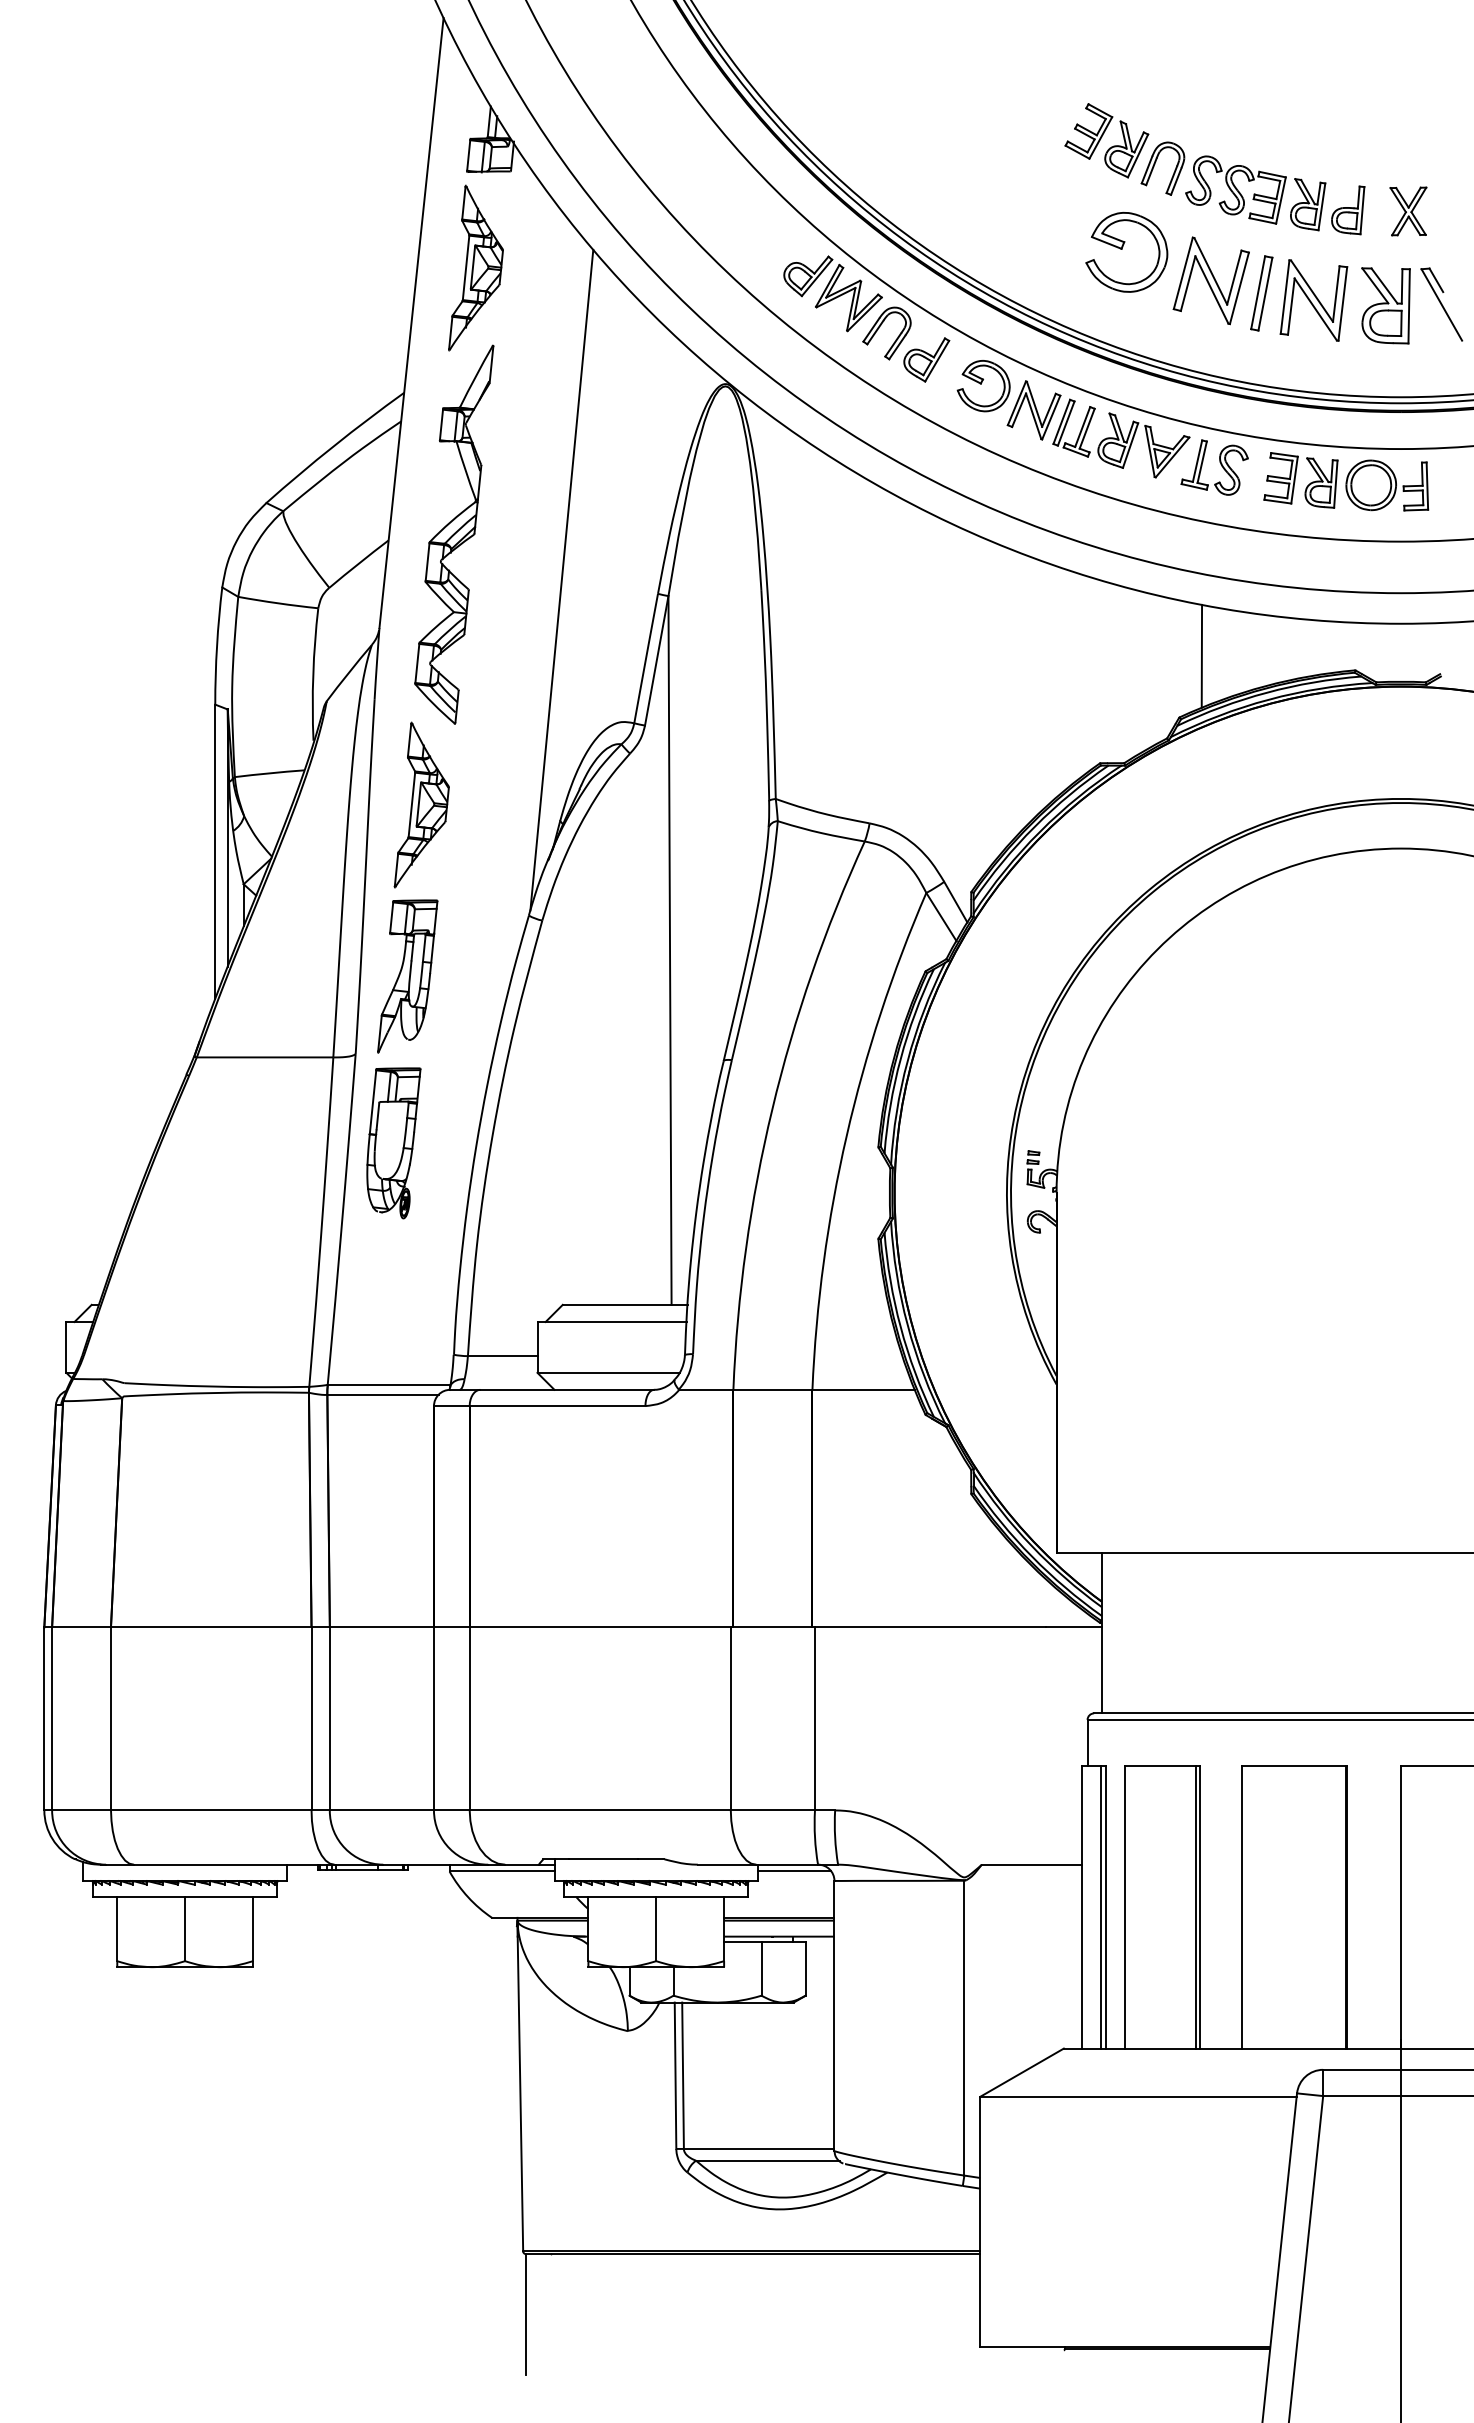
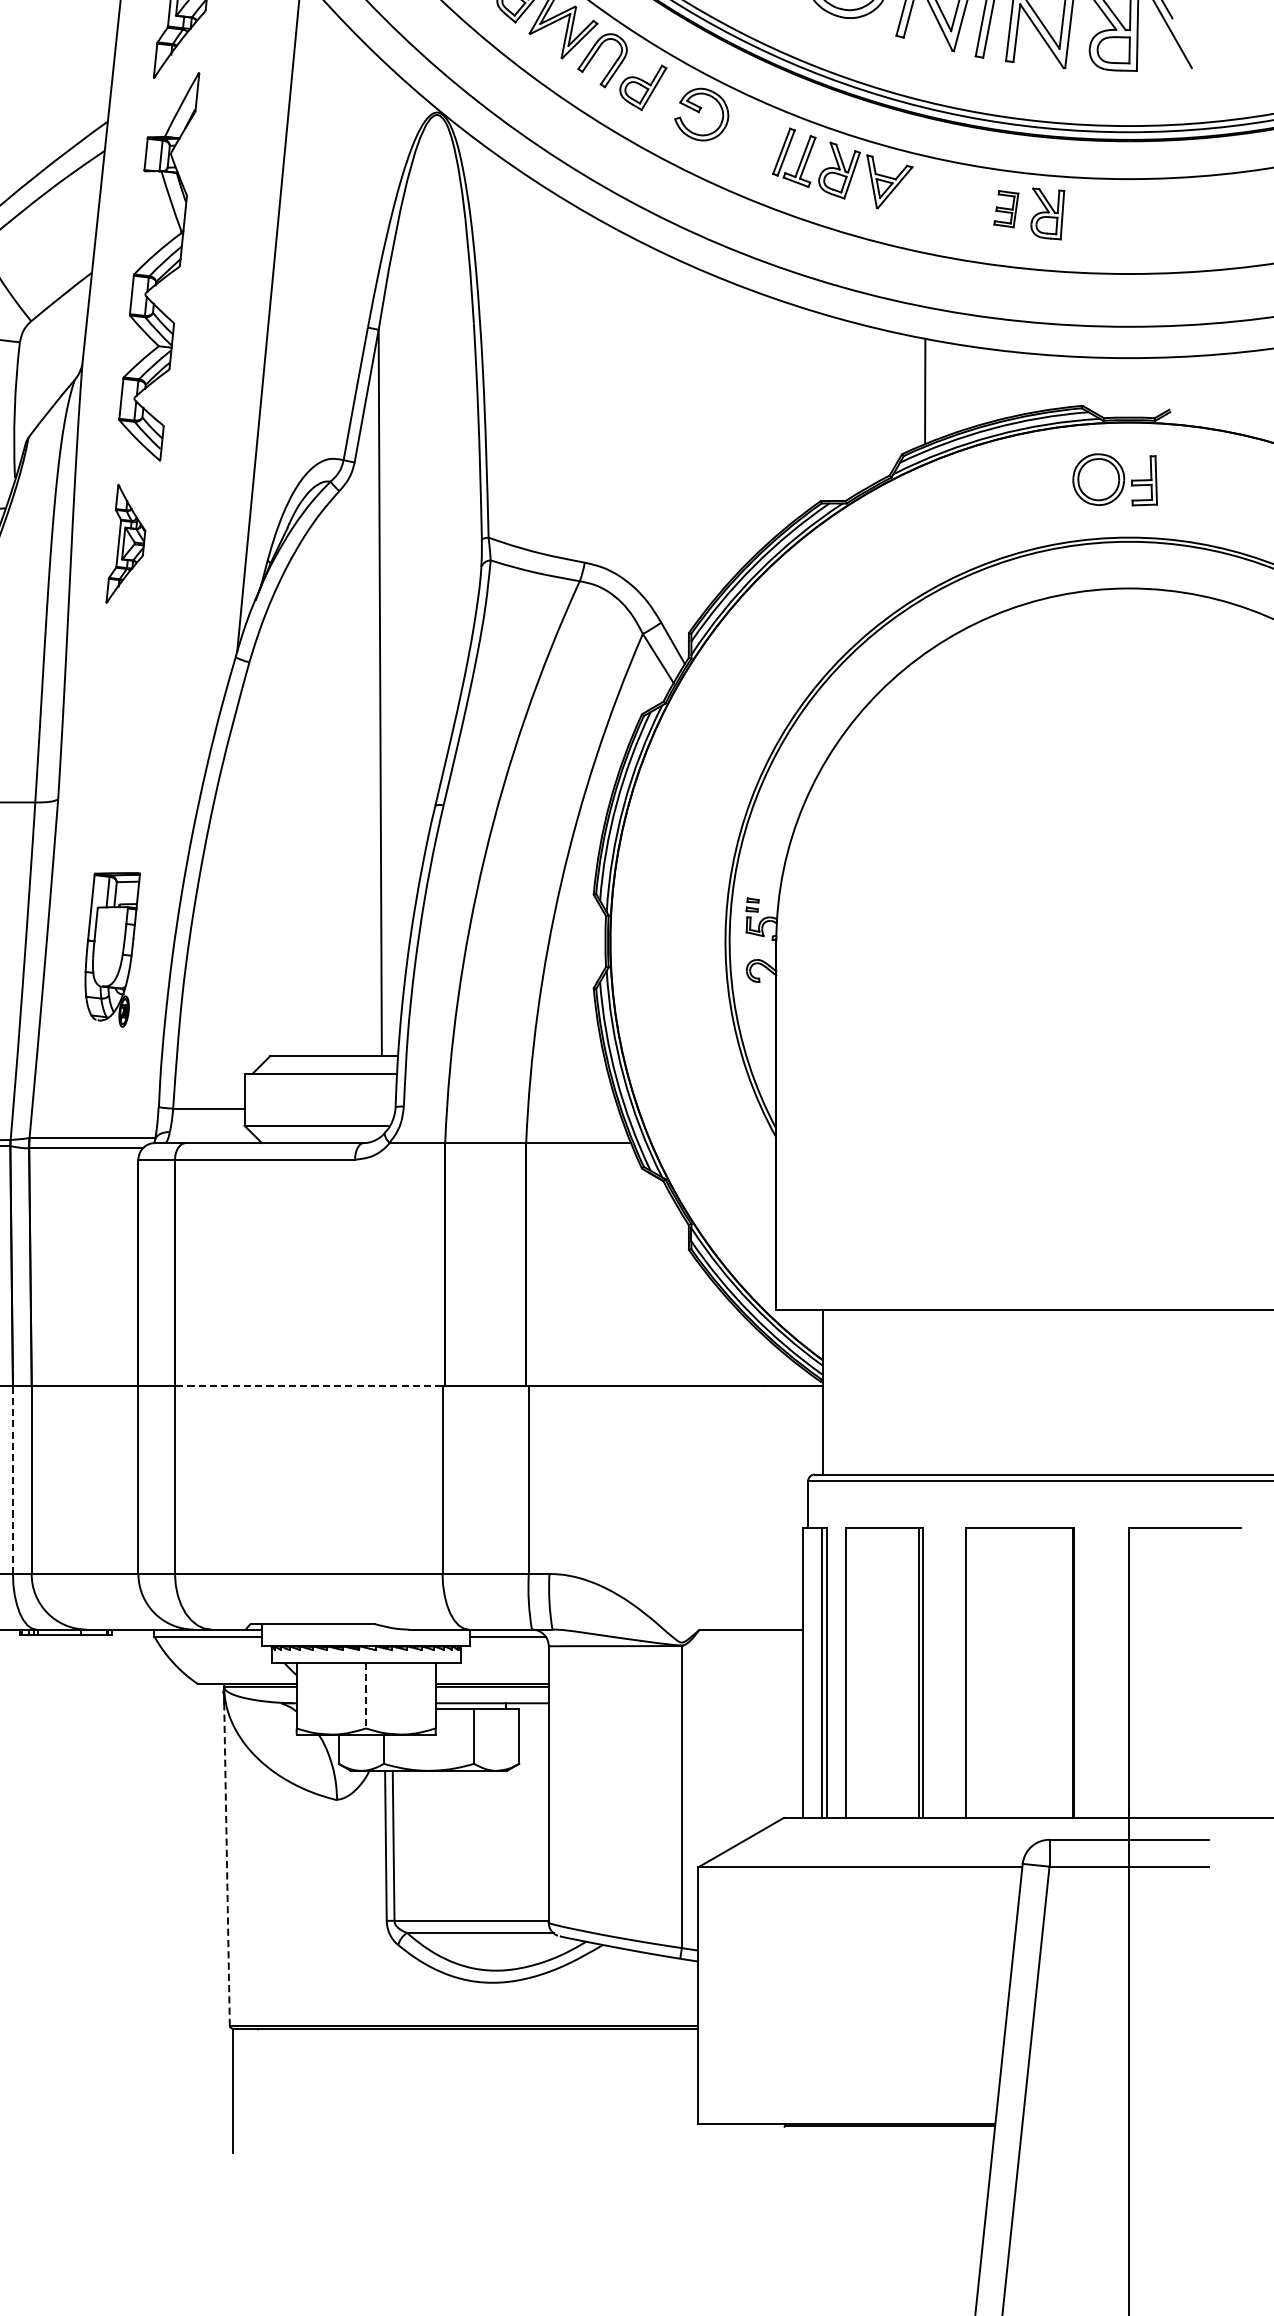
part: (1033, 410) -> (752, 139), removed
part: (1220, 464) -> (944, 194), removed
part: (1280, 478) -> (1005, 209), size x0.7
part: (1387, 485) -> (1115, 479), moved
part: (421, 804) -> (125, 543), size x0.7
part: (407, 976) -> (111, 719), removed
part: (393, 1143) -> (112, 950), moved
line: (600, 1627) -> (309, 1386), solid -> dashed
line: (311, 1718) -> (12, 1479), solid -> dashed
line: (656, 1929) -> (366, 1695), solid -> dashed
line: (520, 2094) -> (227, 1865), solid -> dashed

